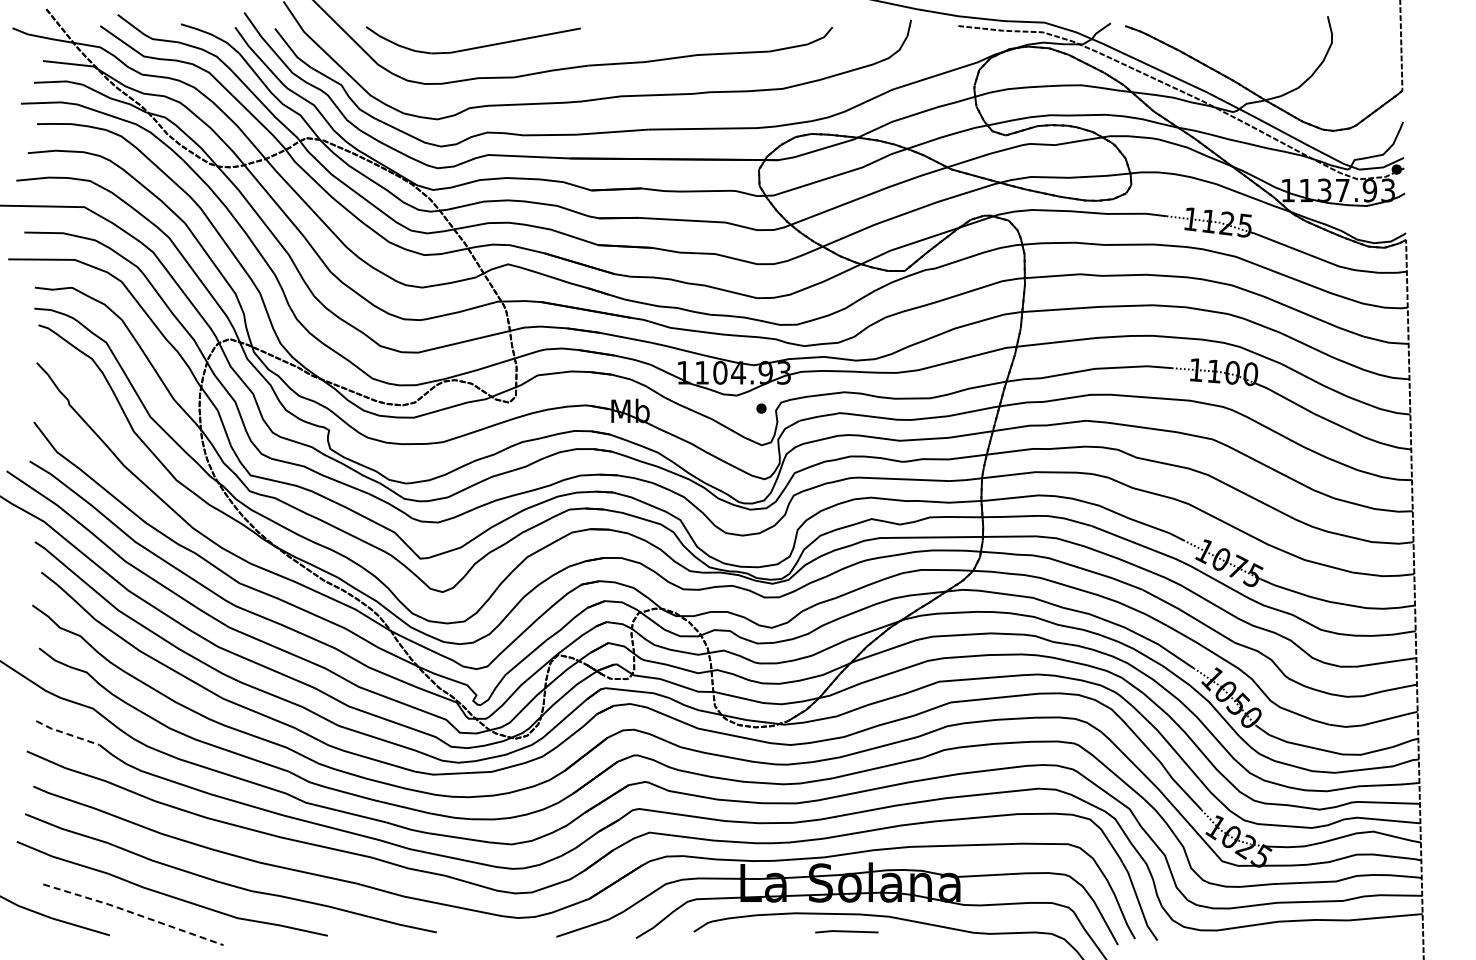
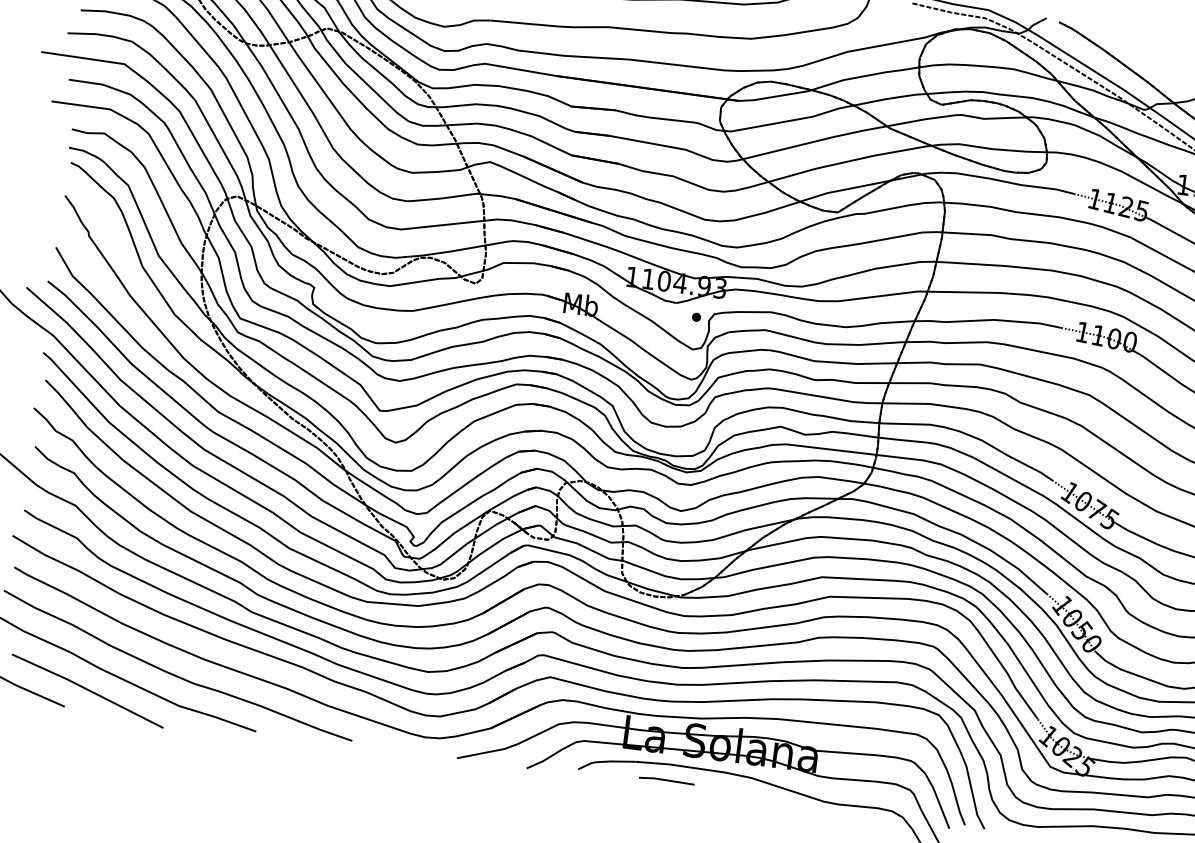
line: (66, 733) -> (49, 524), dashed -> solid
line: (133, 913) -> (88, 690), dashed -> solid
line: (846, 931) -> (666, 780), moved

